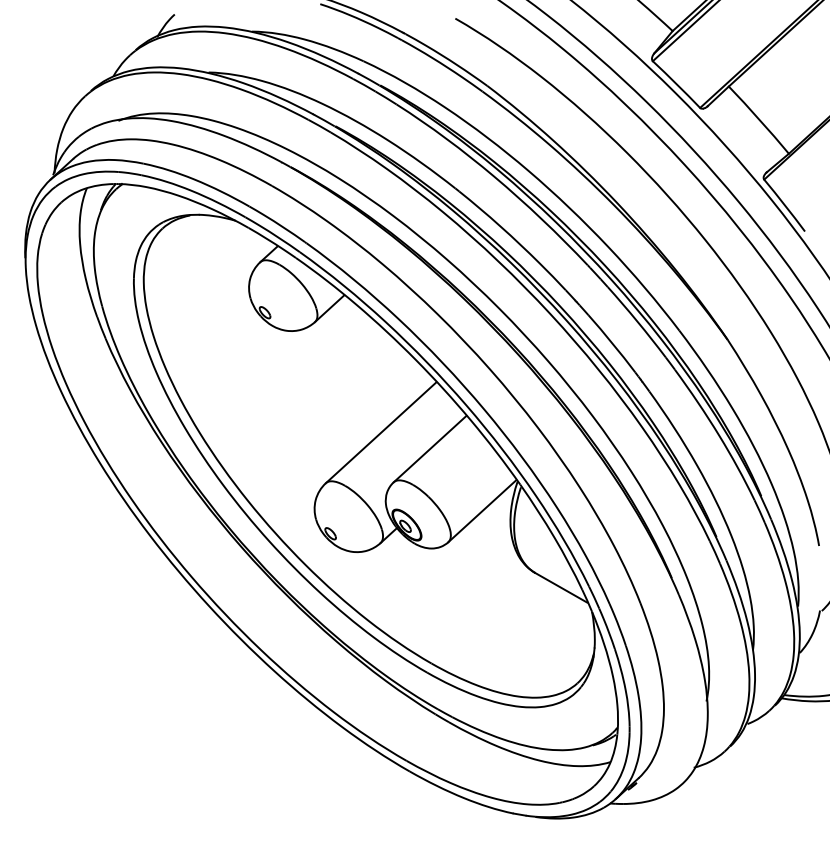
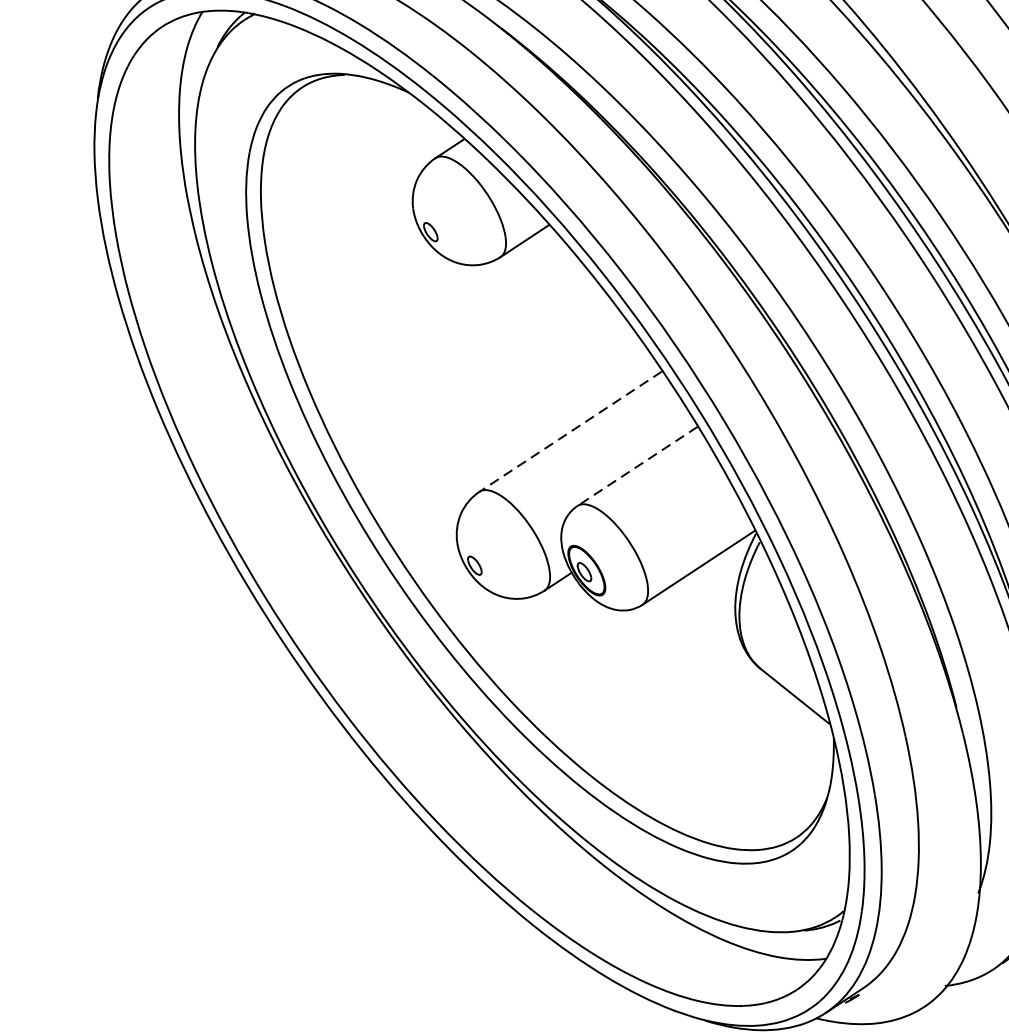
line: (381, 432) -> (571, 431), solid -> dashed
line: (429, 449) -> (636, 466), solid -> dashed

